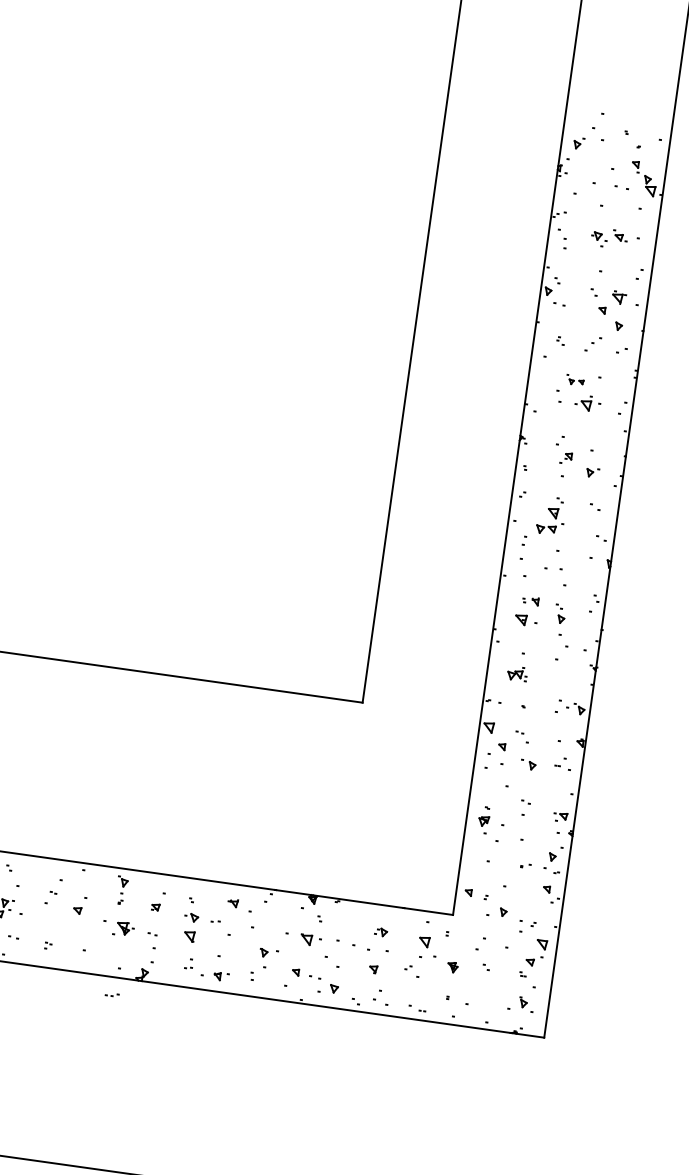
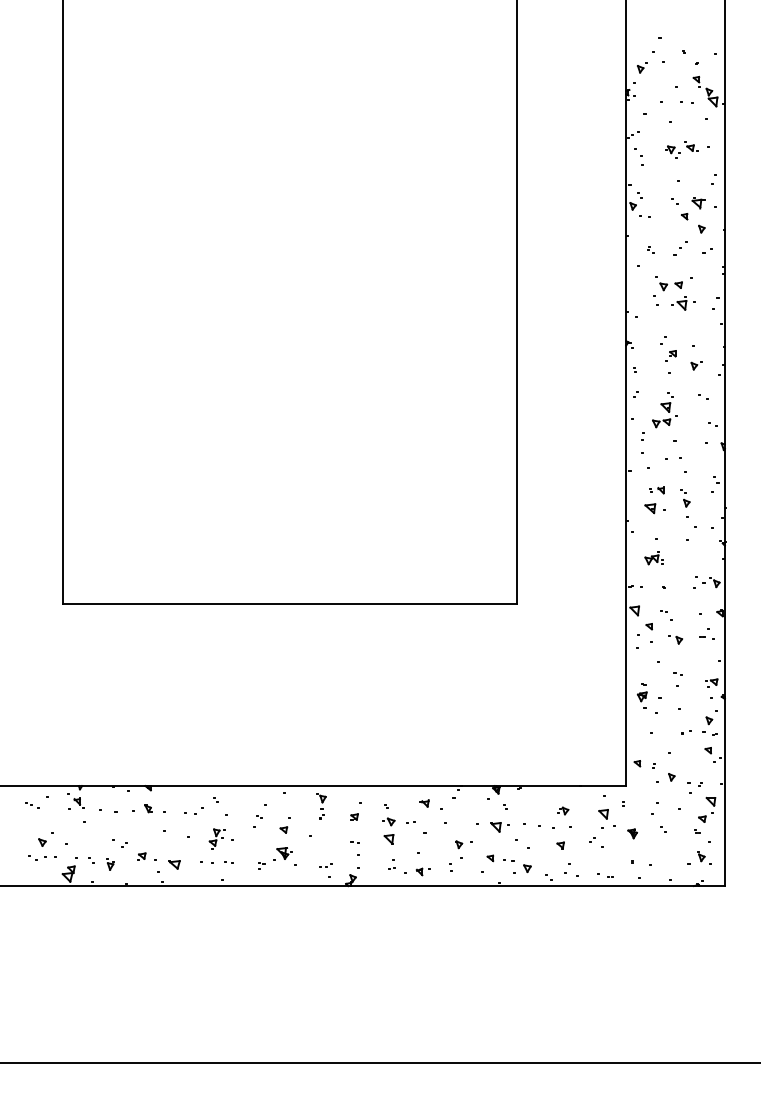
part: (574, 379) -> (668, 283), size x1.67
part: (122, 928) -> (282, 853), moved
part: (111, 994) -> (325, 865), moved

